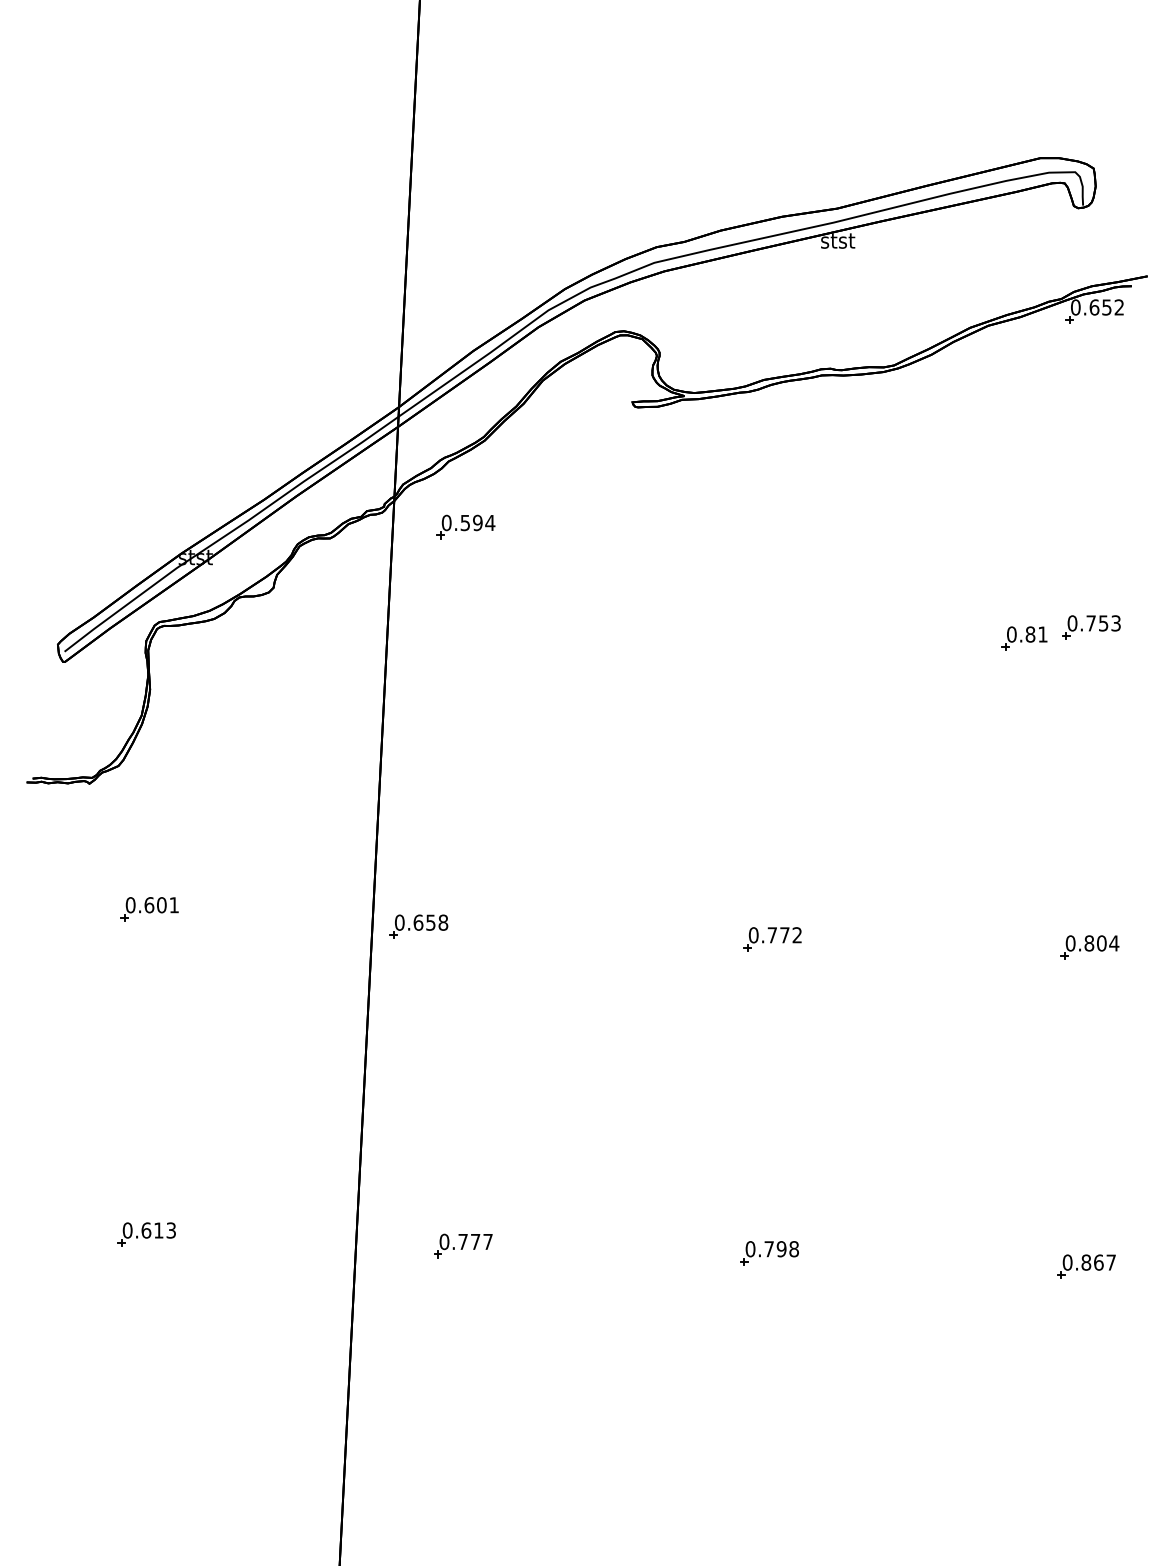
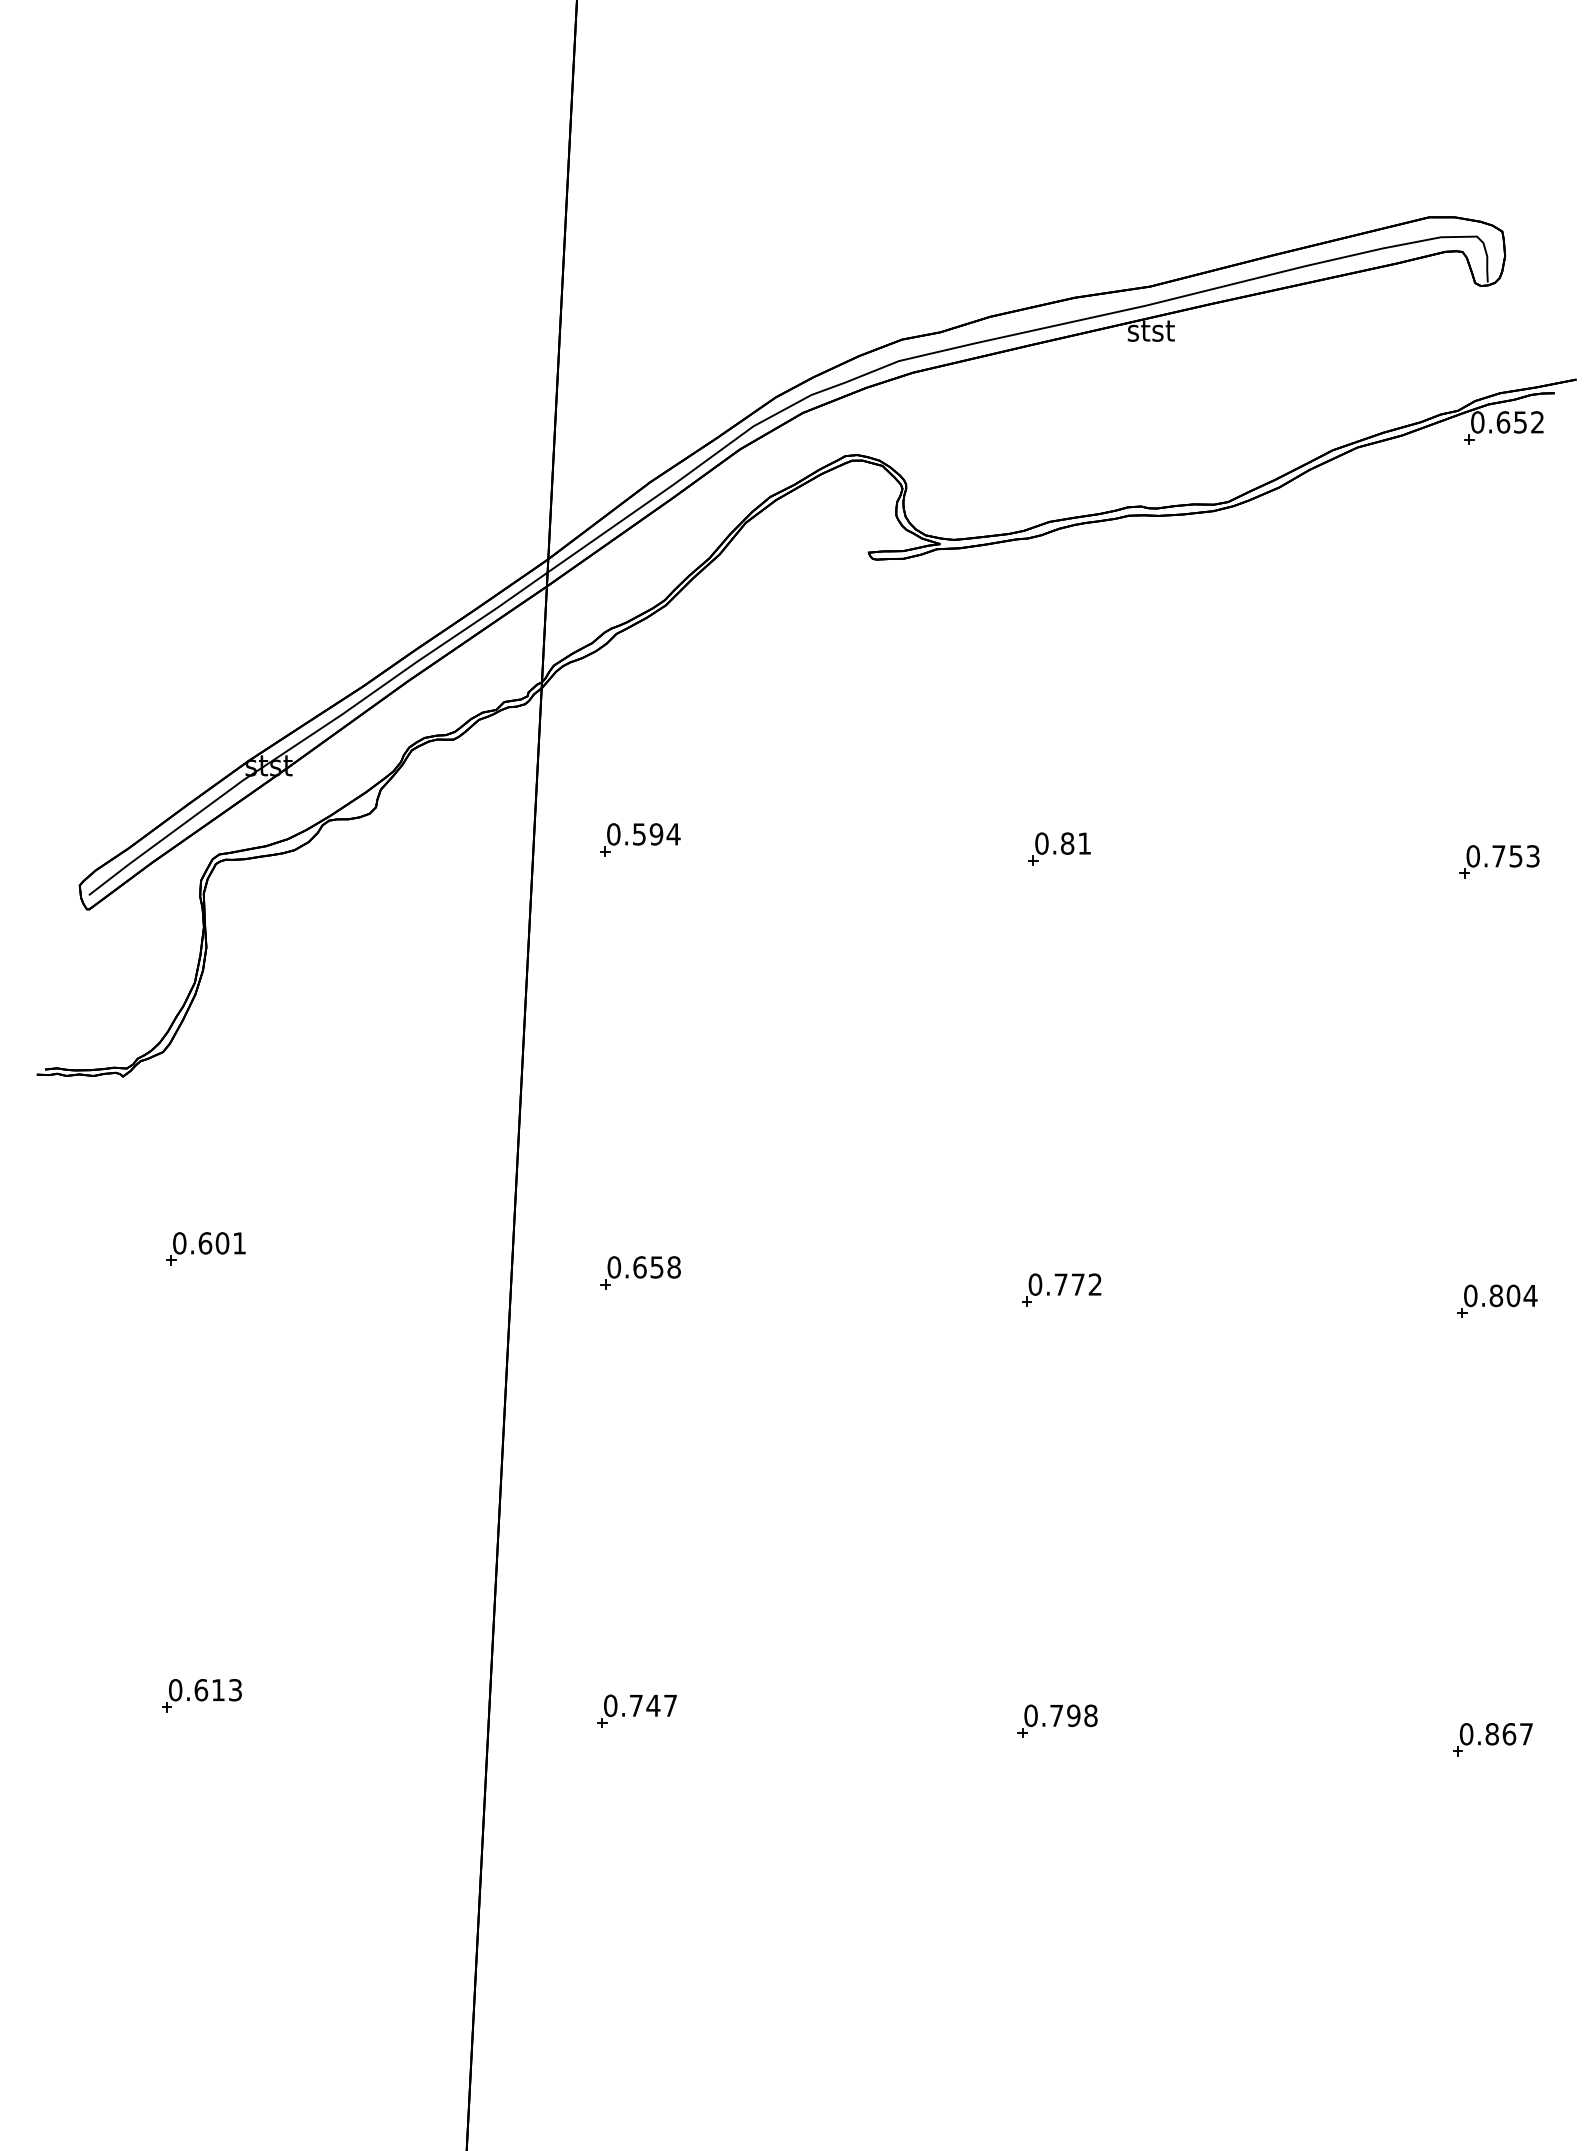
part: (466, 526) -> (640, 839), moved
part: (1024, 638) -> (1059, 848), moved
part: (418, 926) -> (640, 1272), moved
text: (475, 1241) -> (653, 1705), 0.777 -> 0.747

